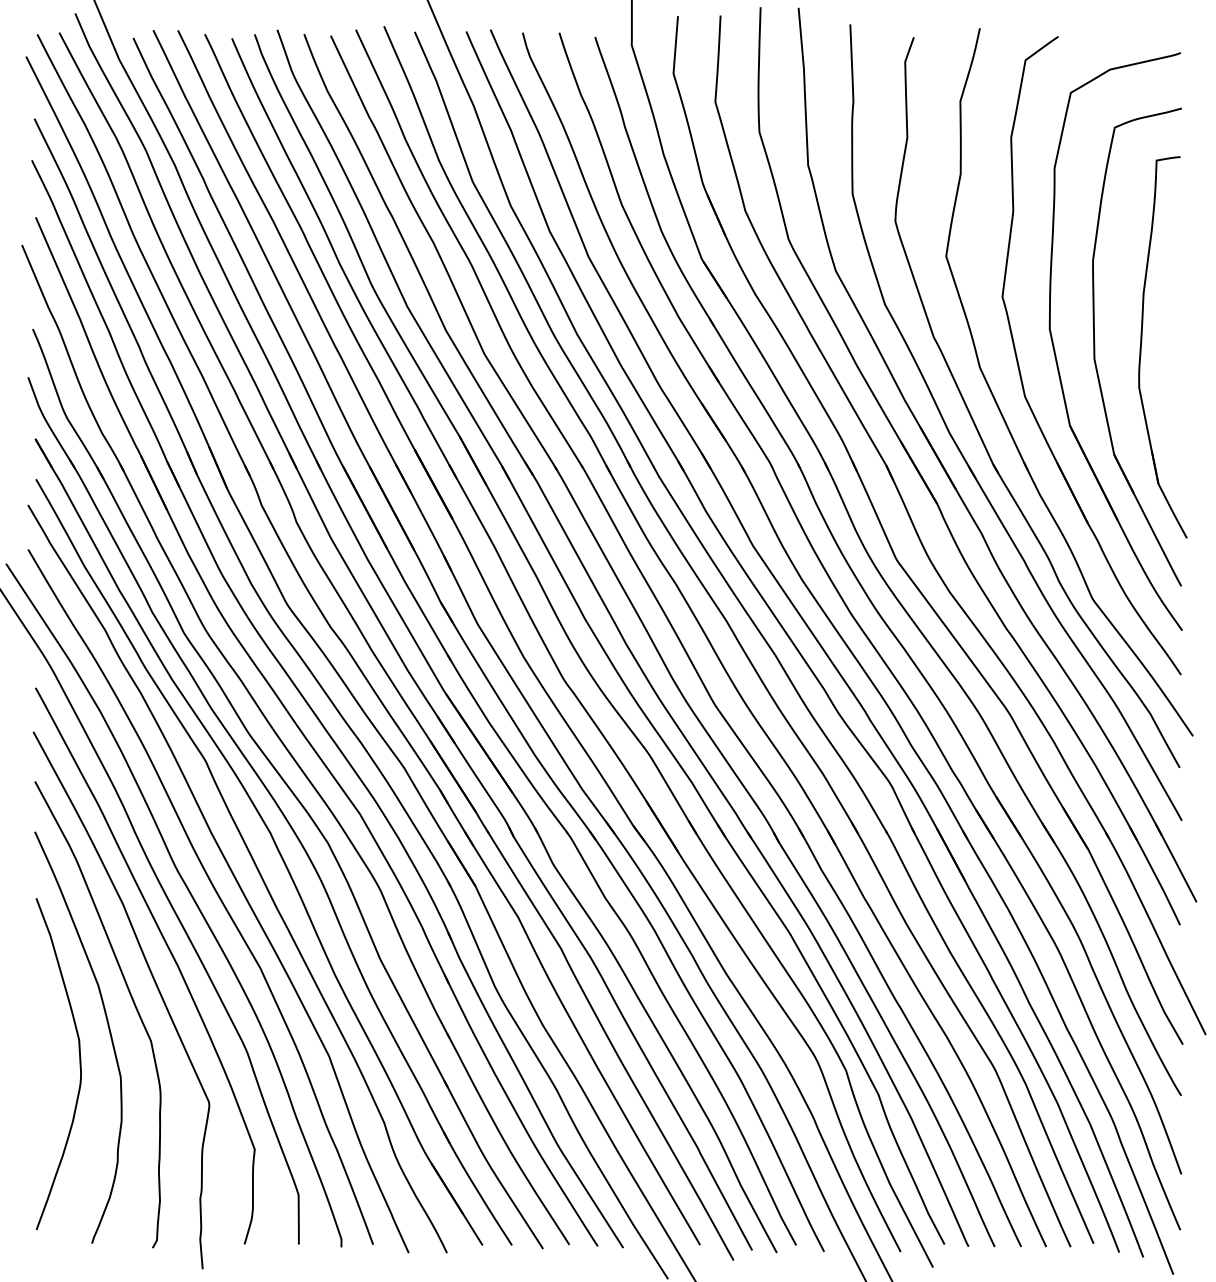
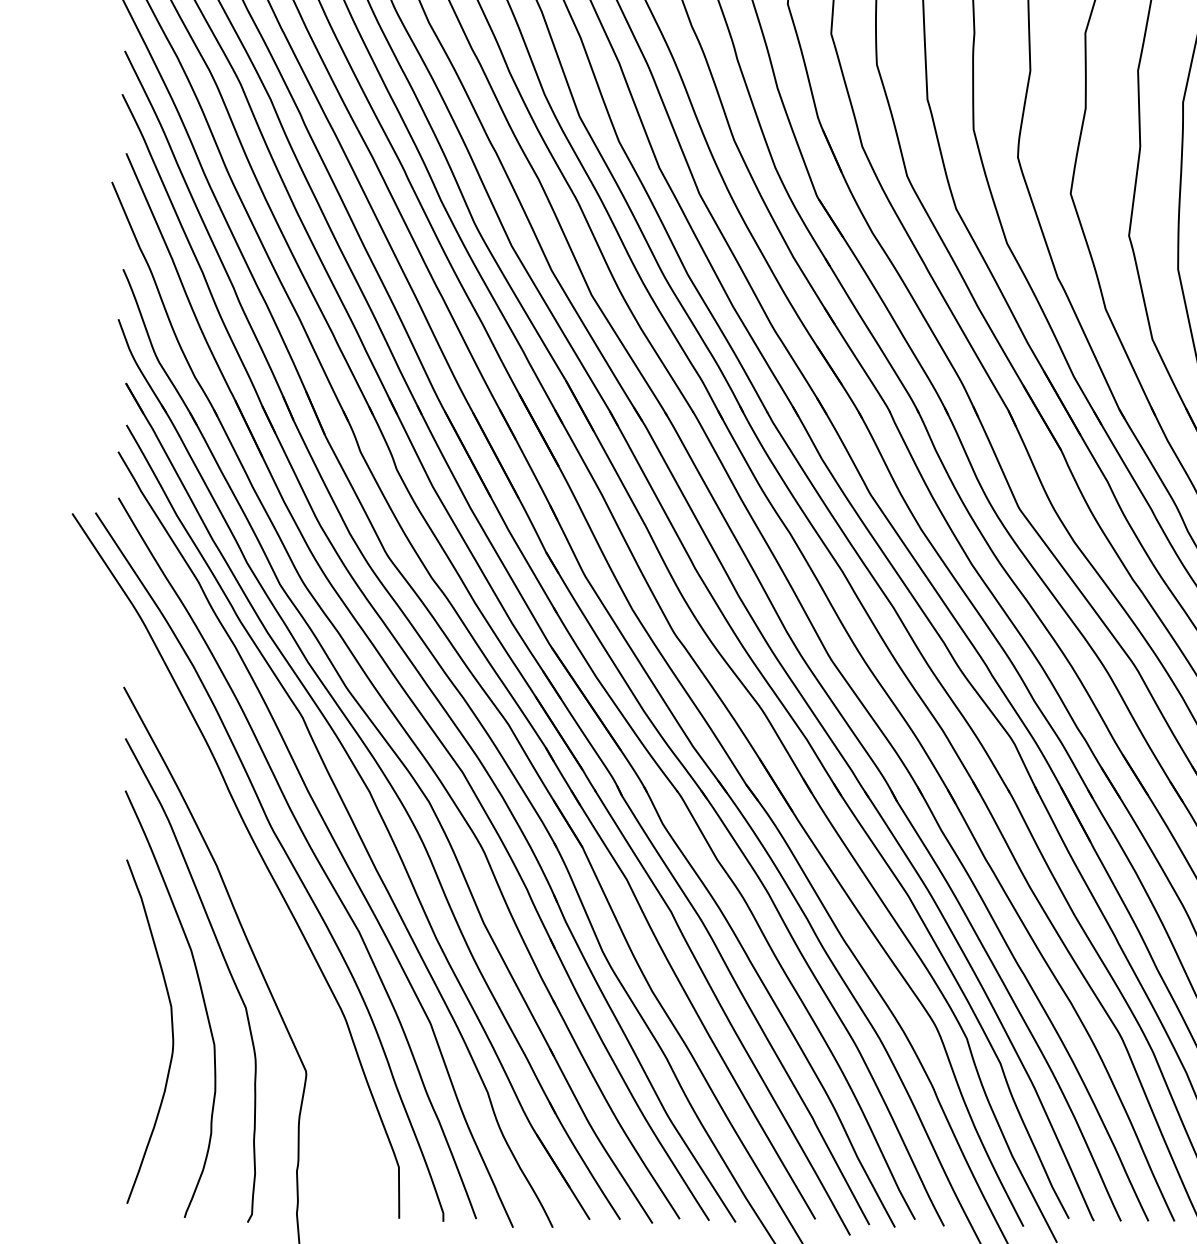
curve: (168, 950) -> (263, 913), removed

